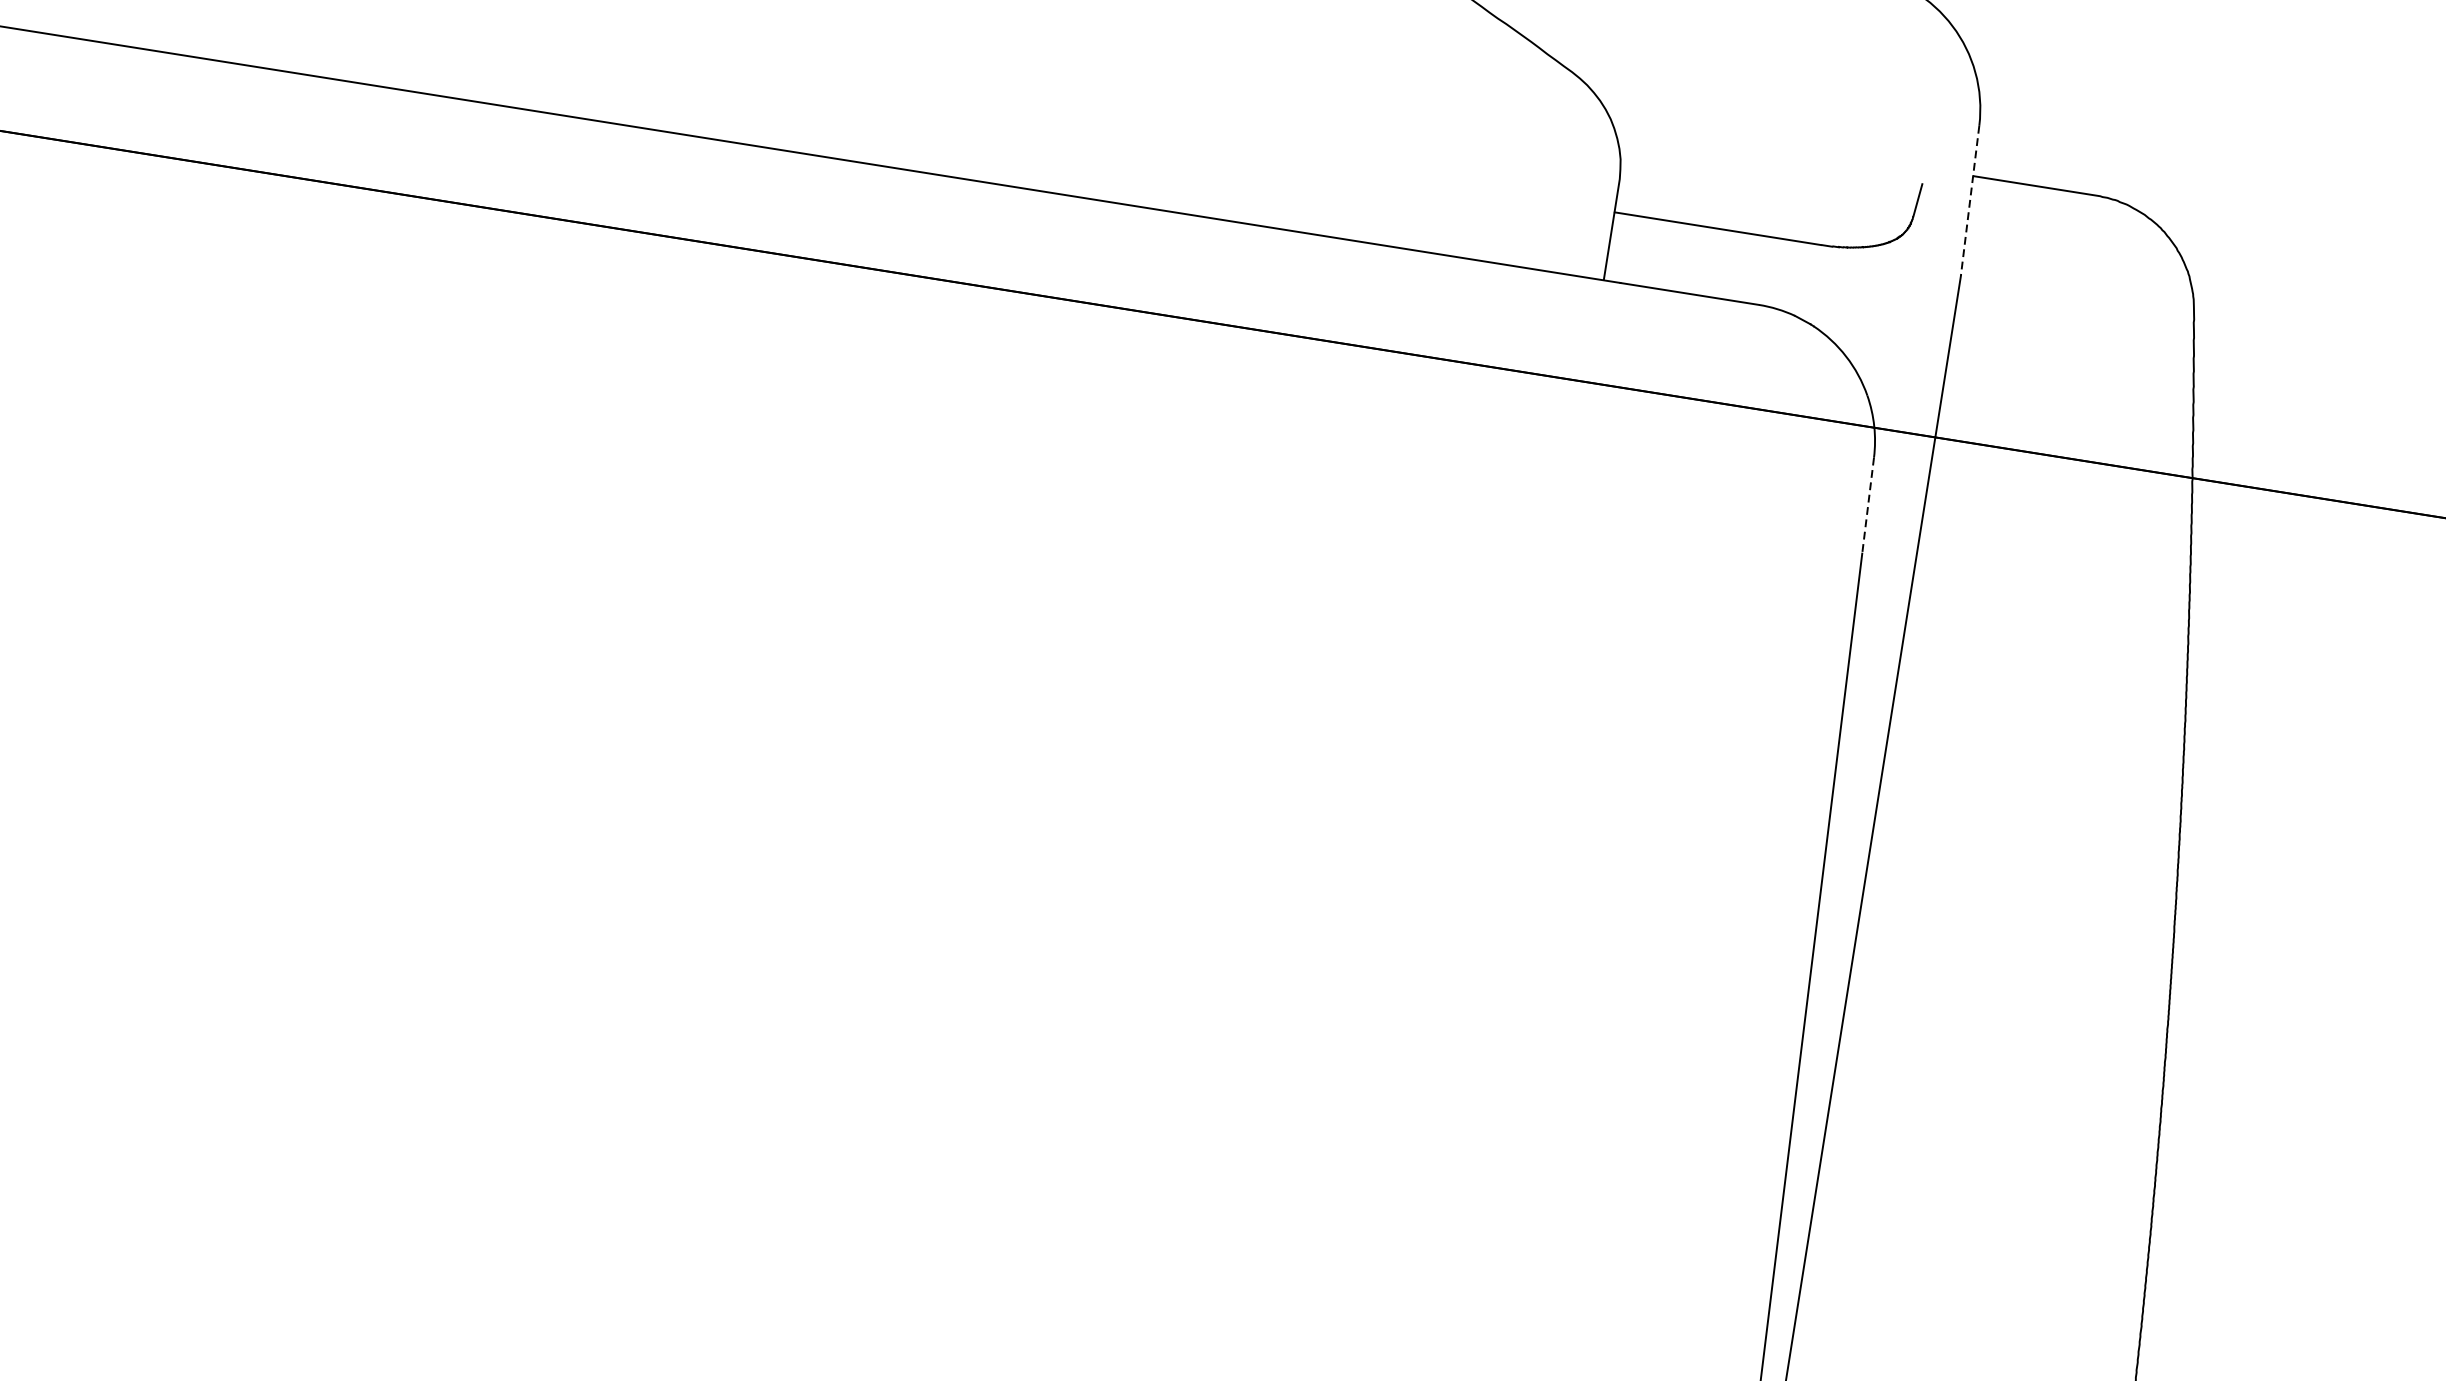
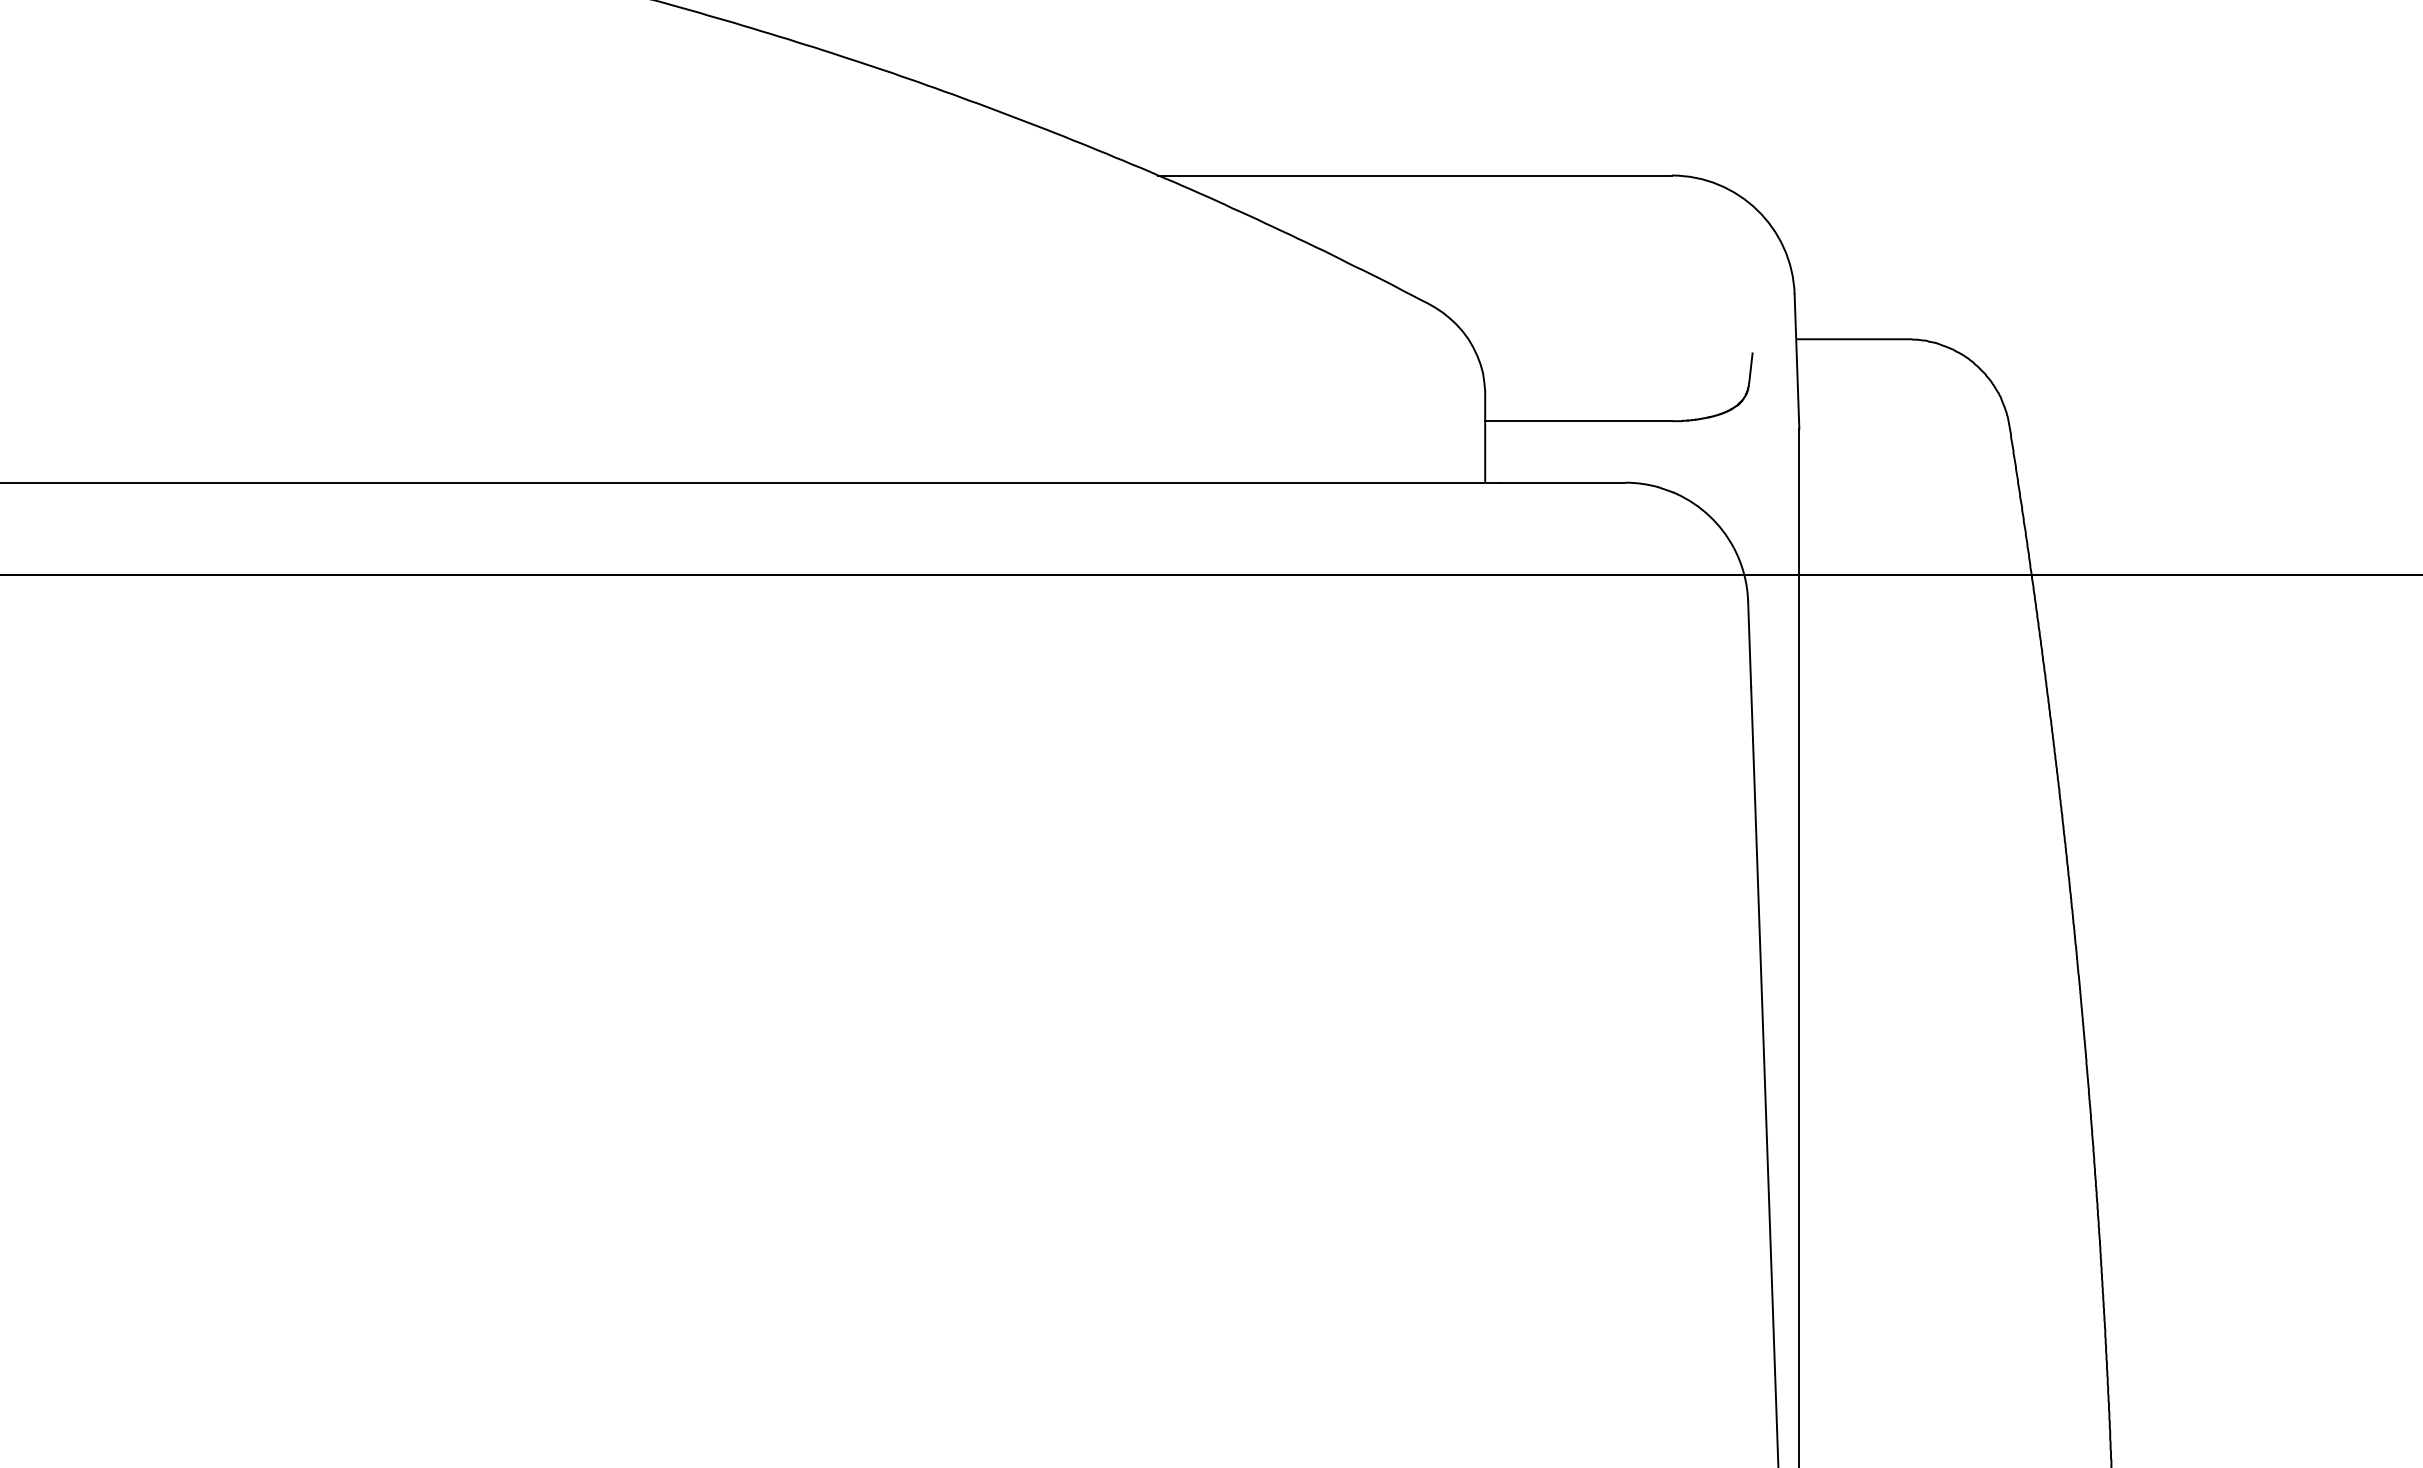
line: (1969, 201) -> (1796, 362), dashed -> solid
line: (1867, 505) -> (1749, 644), dashed -> solid

